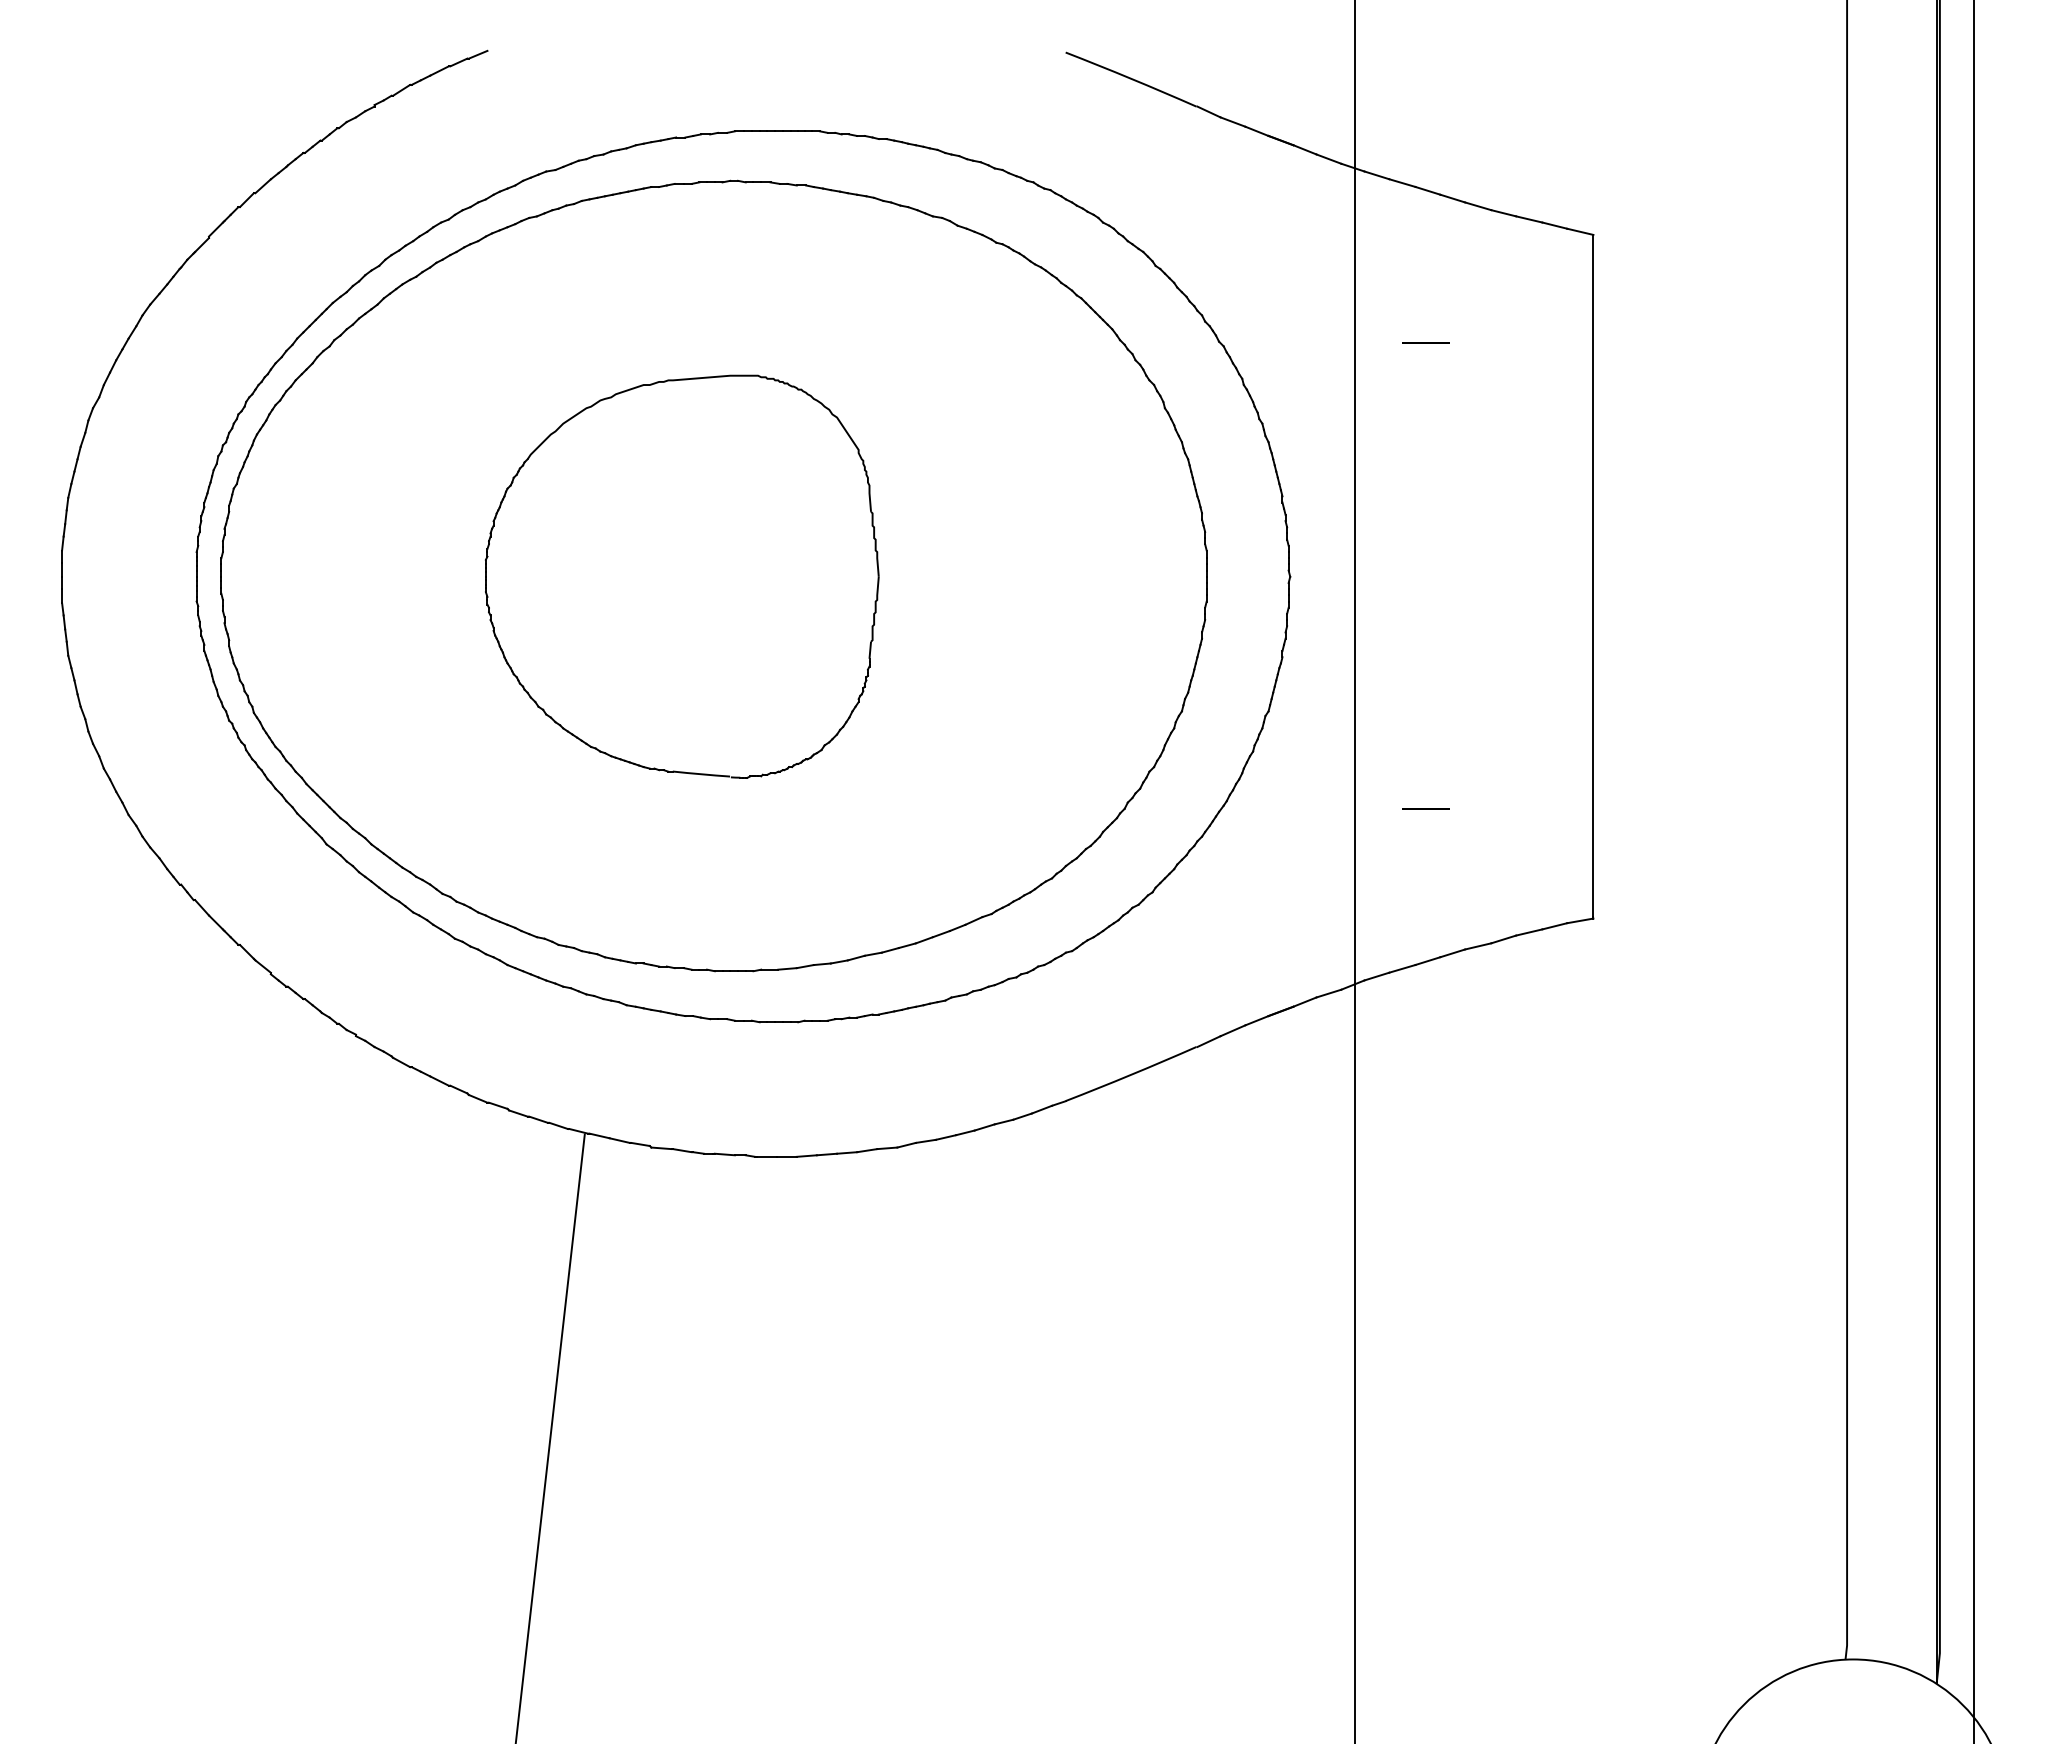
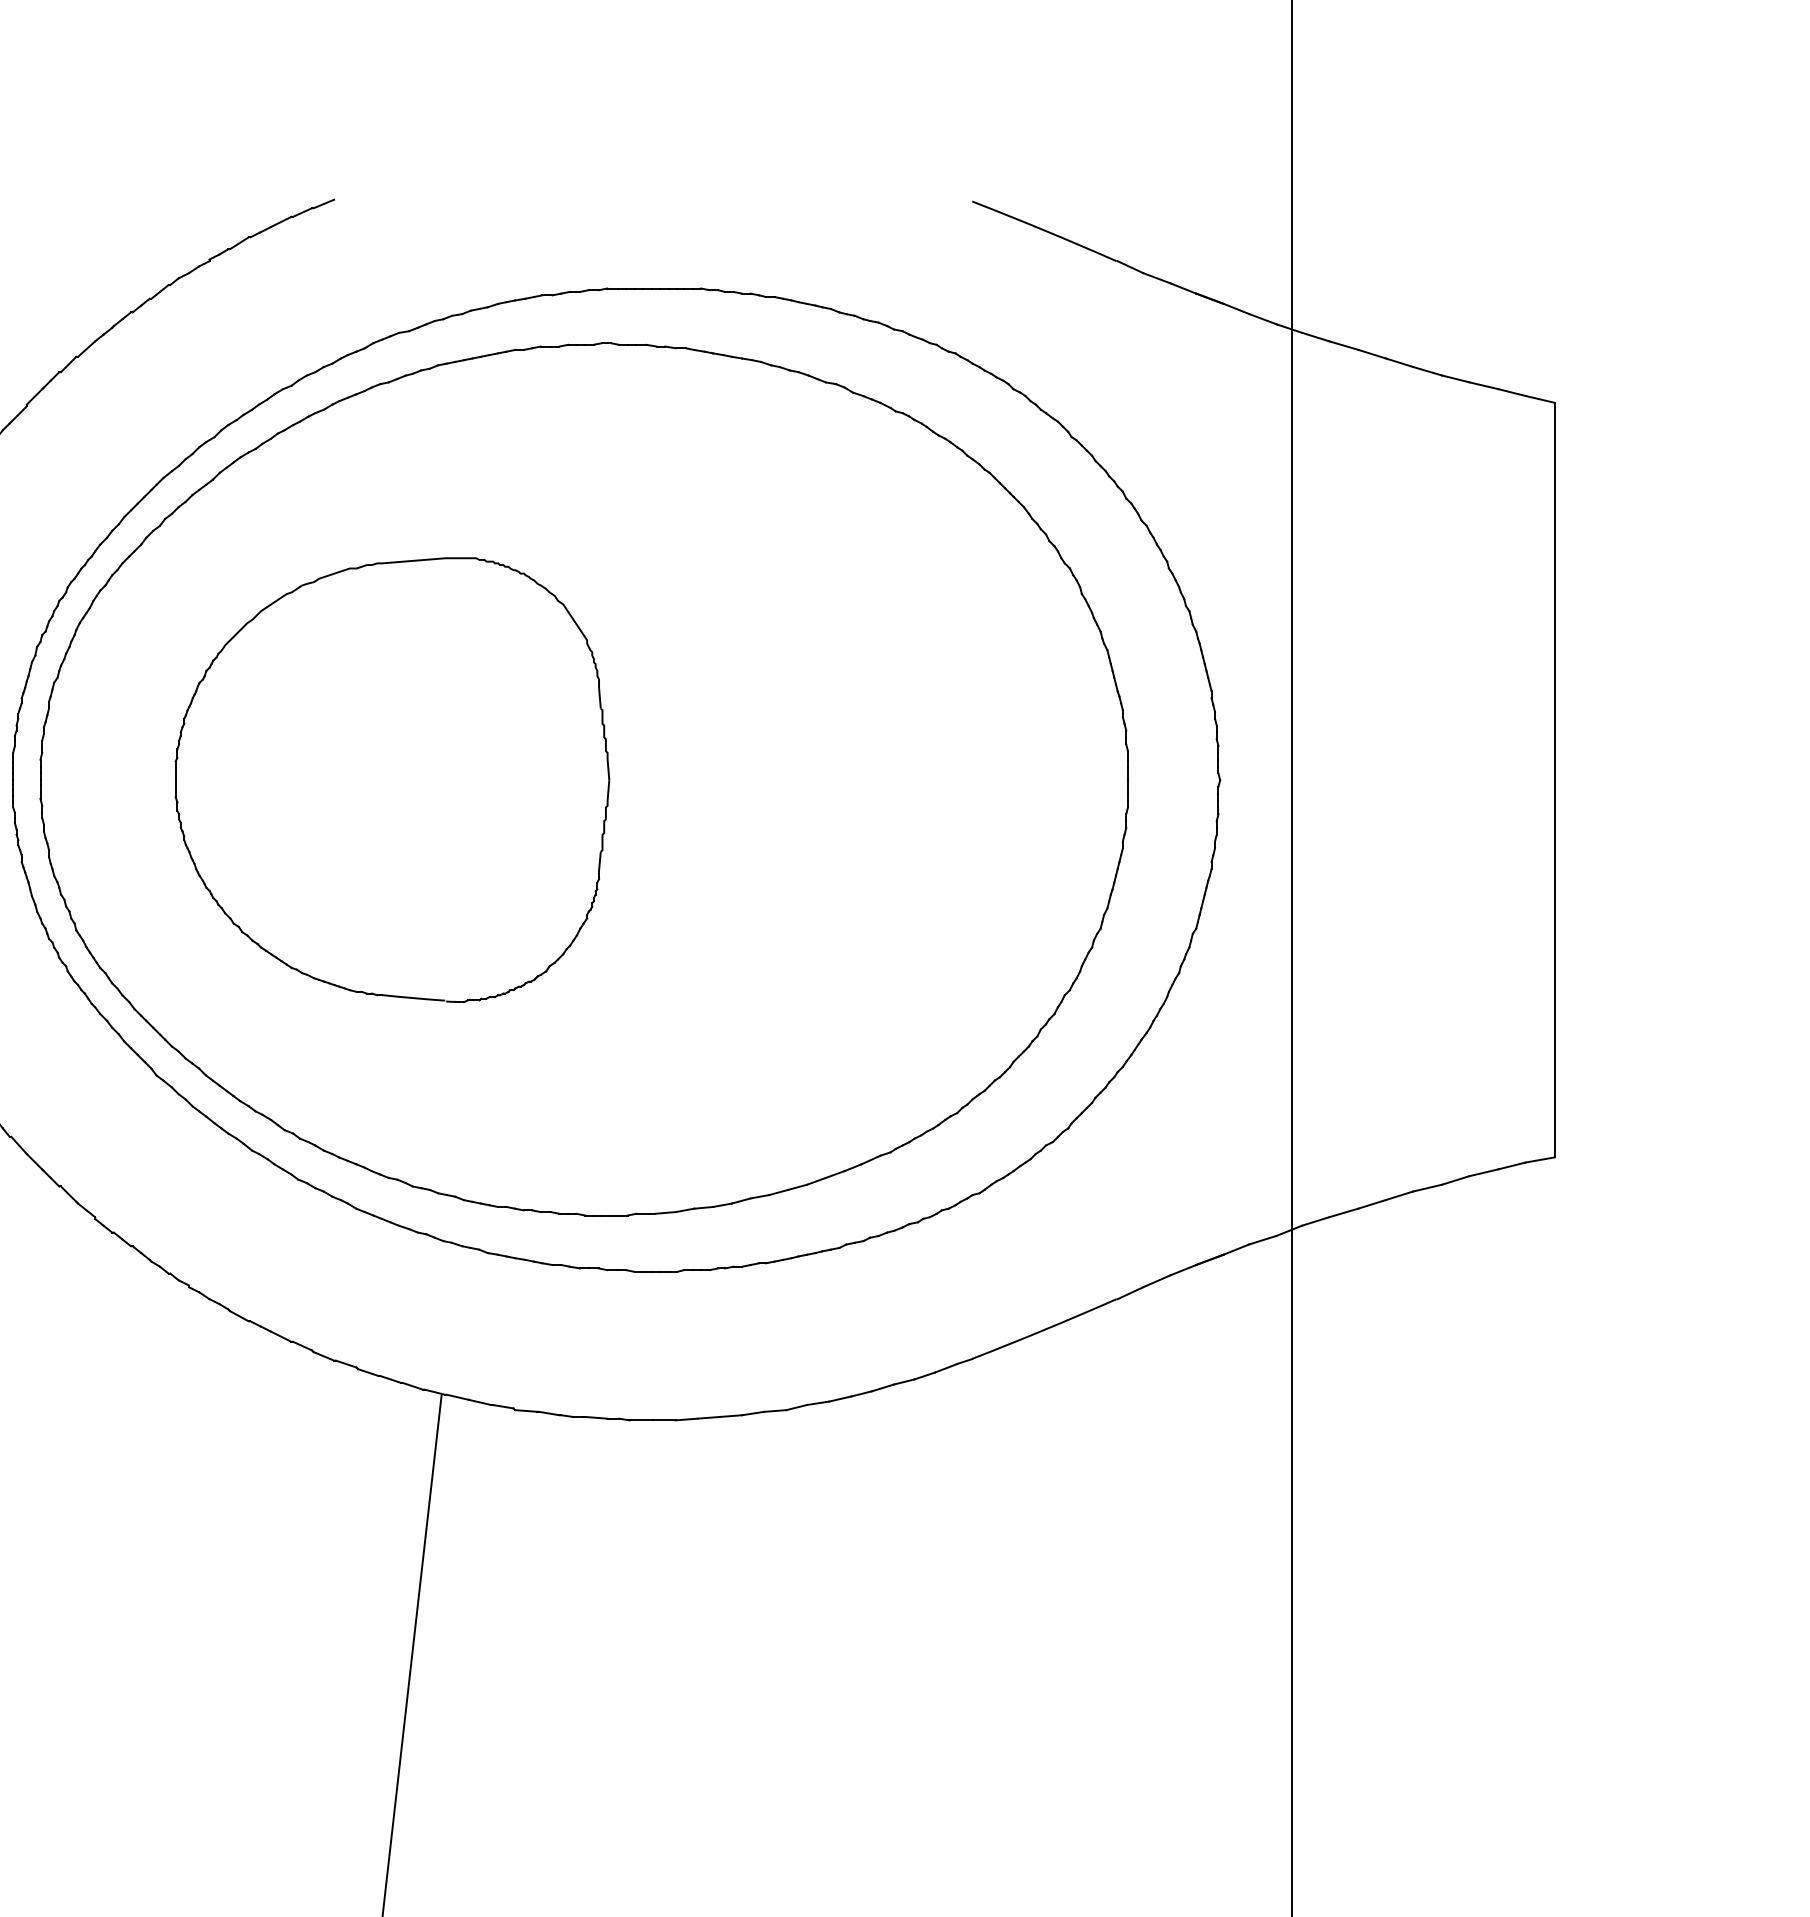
line: (1425, 342) -> (1369, 521), removed
part: (682, 576) -> (392, 779), moved
line: (1425, 808) -> (1369, 1035), removed

